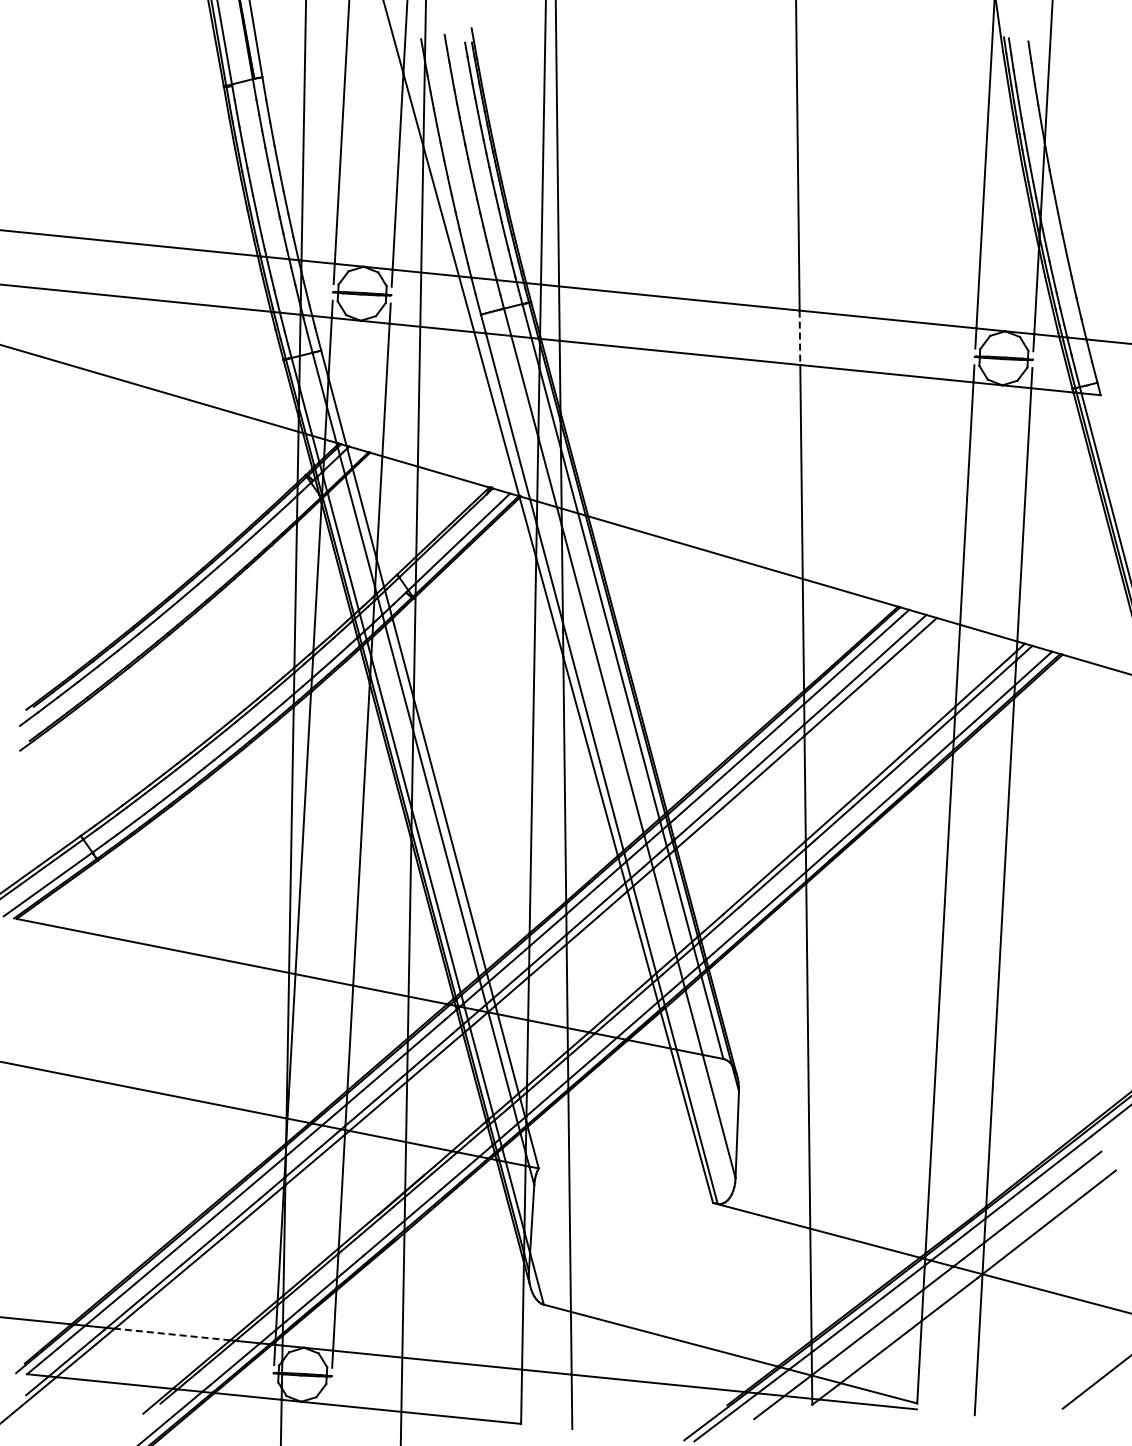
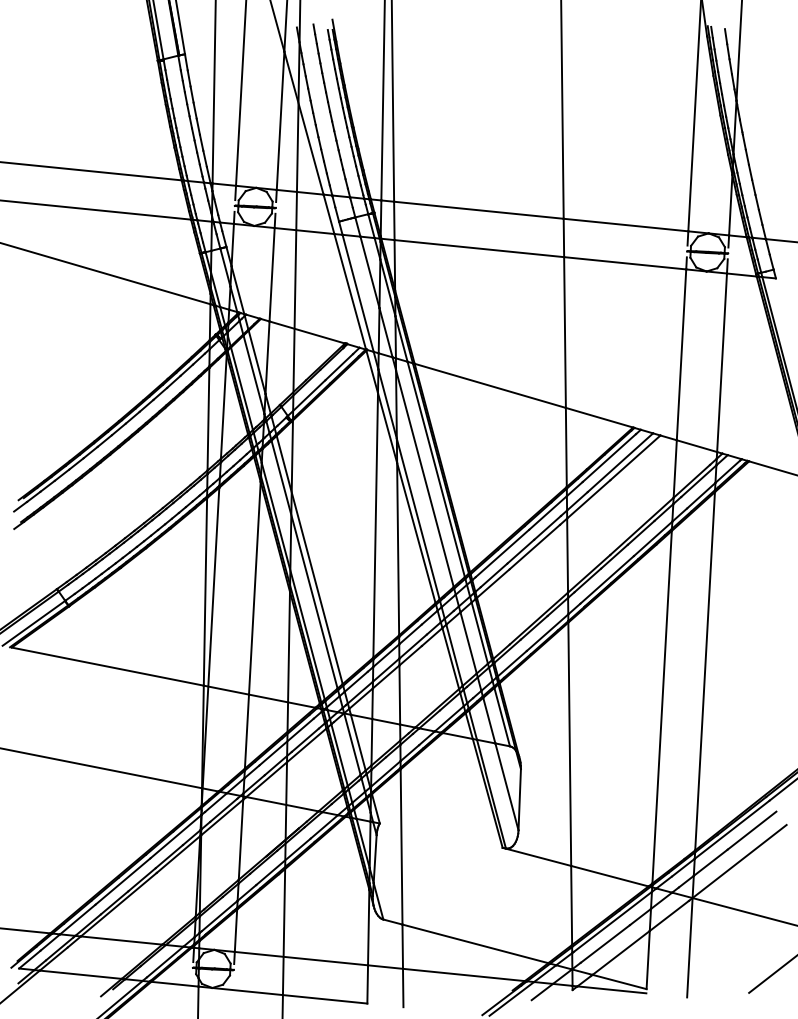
line: (799, 338) -> (563, 238), dashed -> solid
line: (172, 1334) -> (121, 940), dashed -> solid

